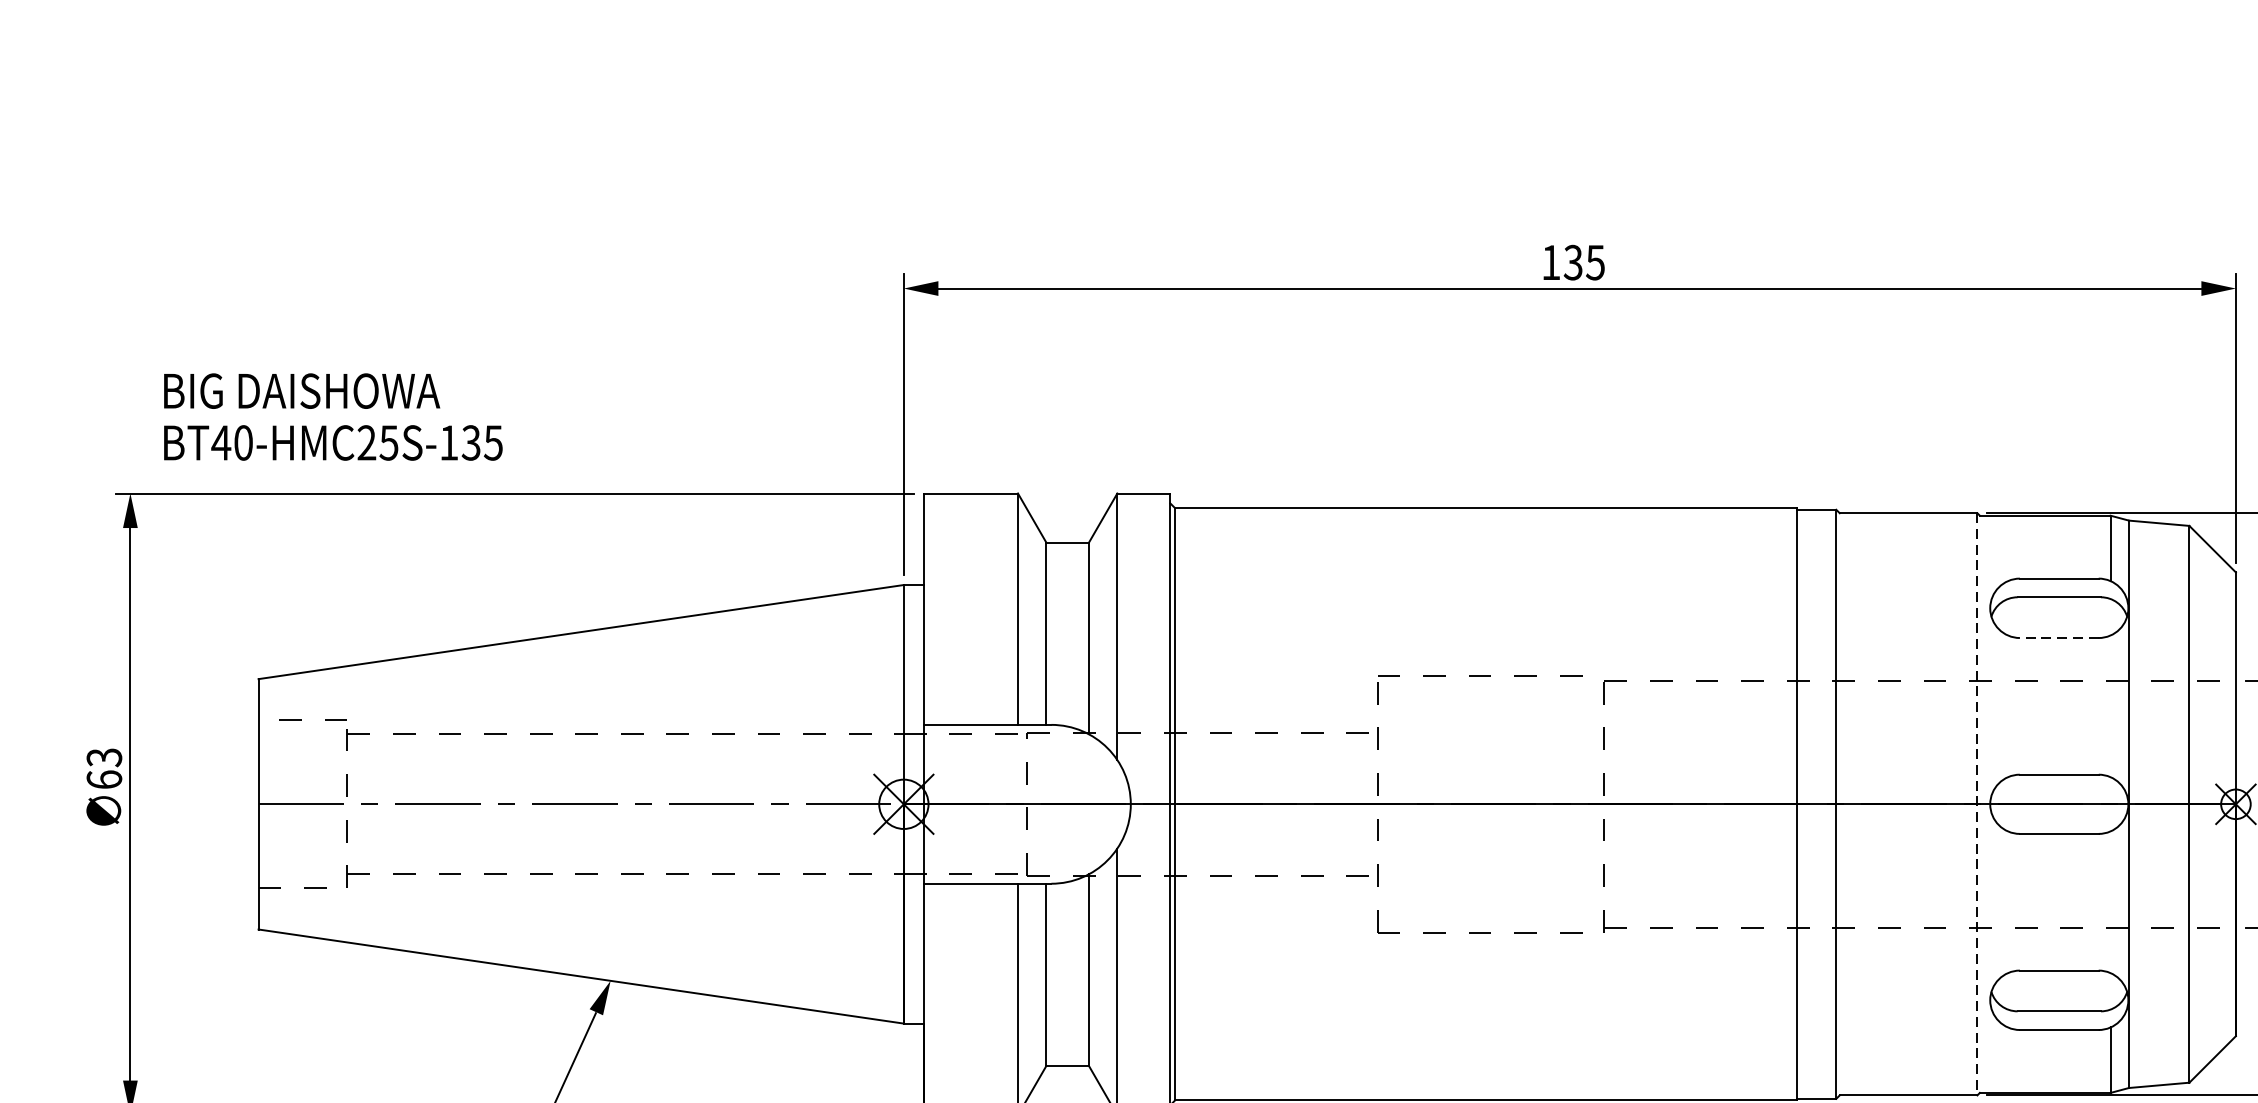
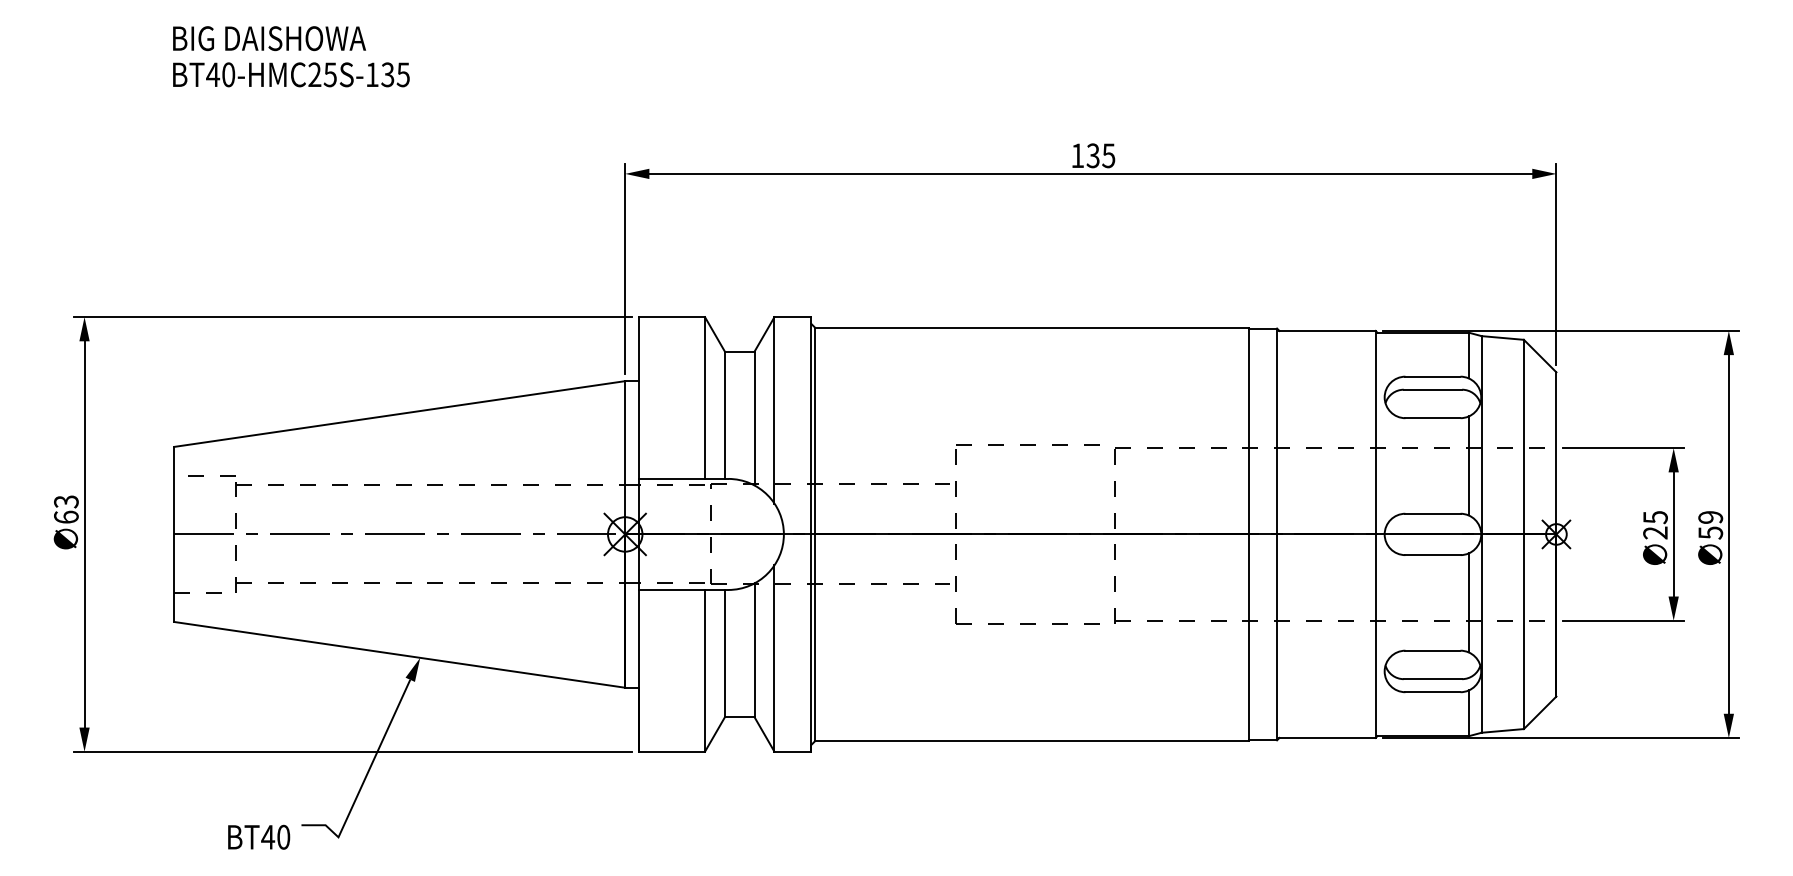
text: (333, 416) -> (291, 56), moved
line: (2058, 638) -> (1432, 418), dashed -> solid
line: (2110, 705) -> (1468, 465), added
line: (1977, 804) -> (1375, 534), dashed -> solid
line: (2110, 901) -> (1468, 602), added

